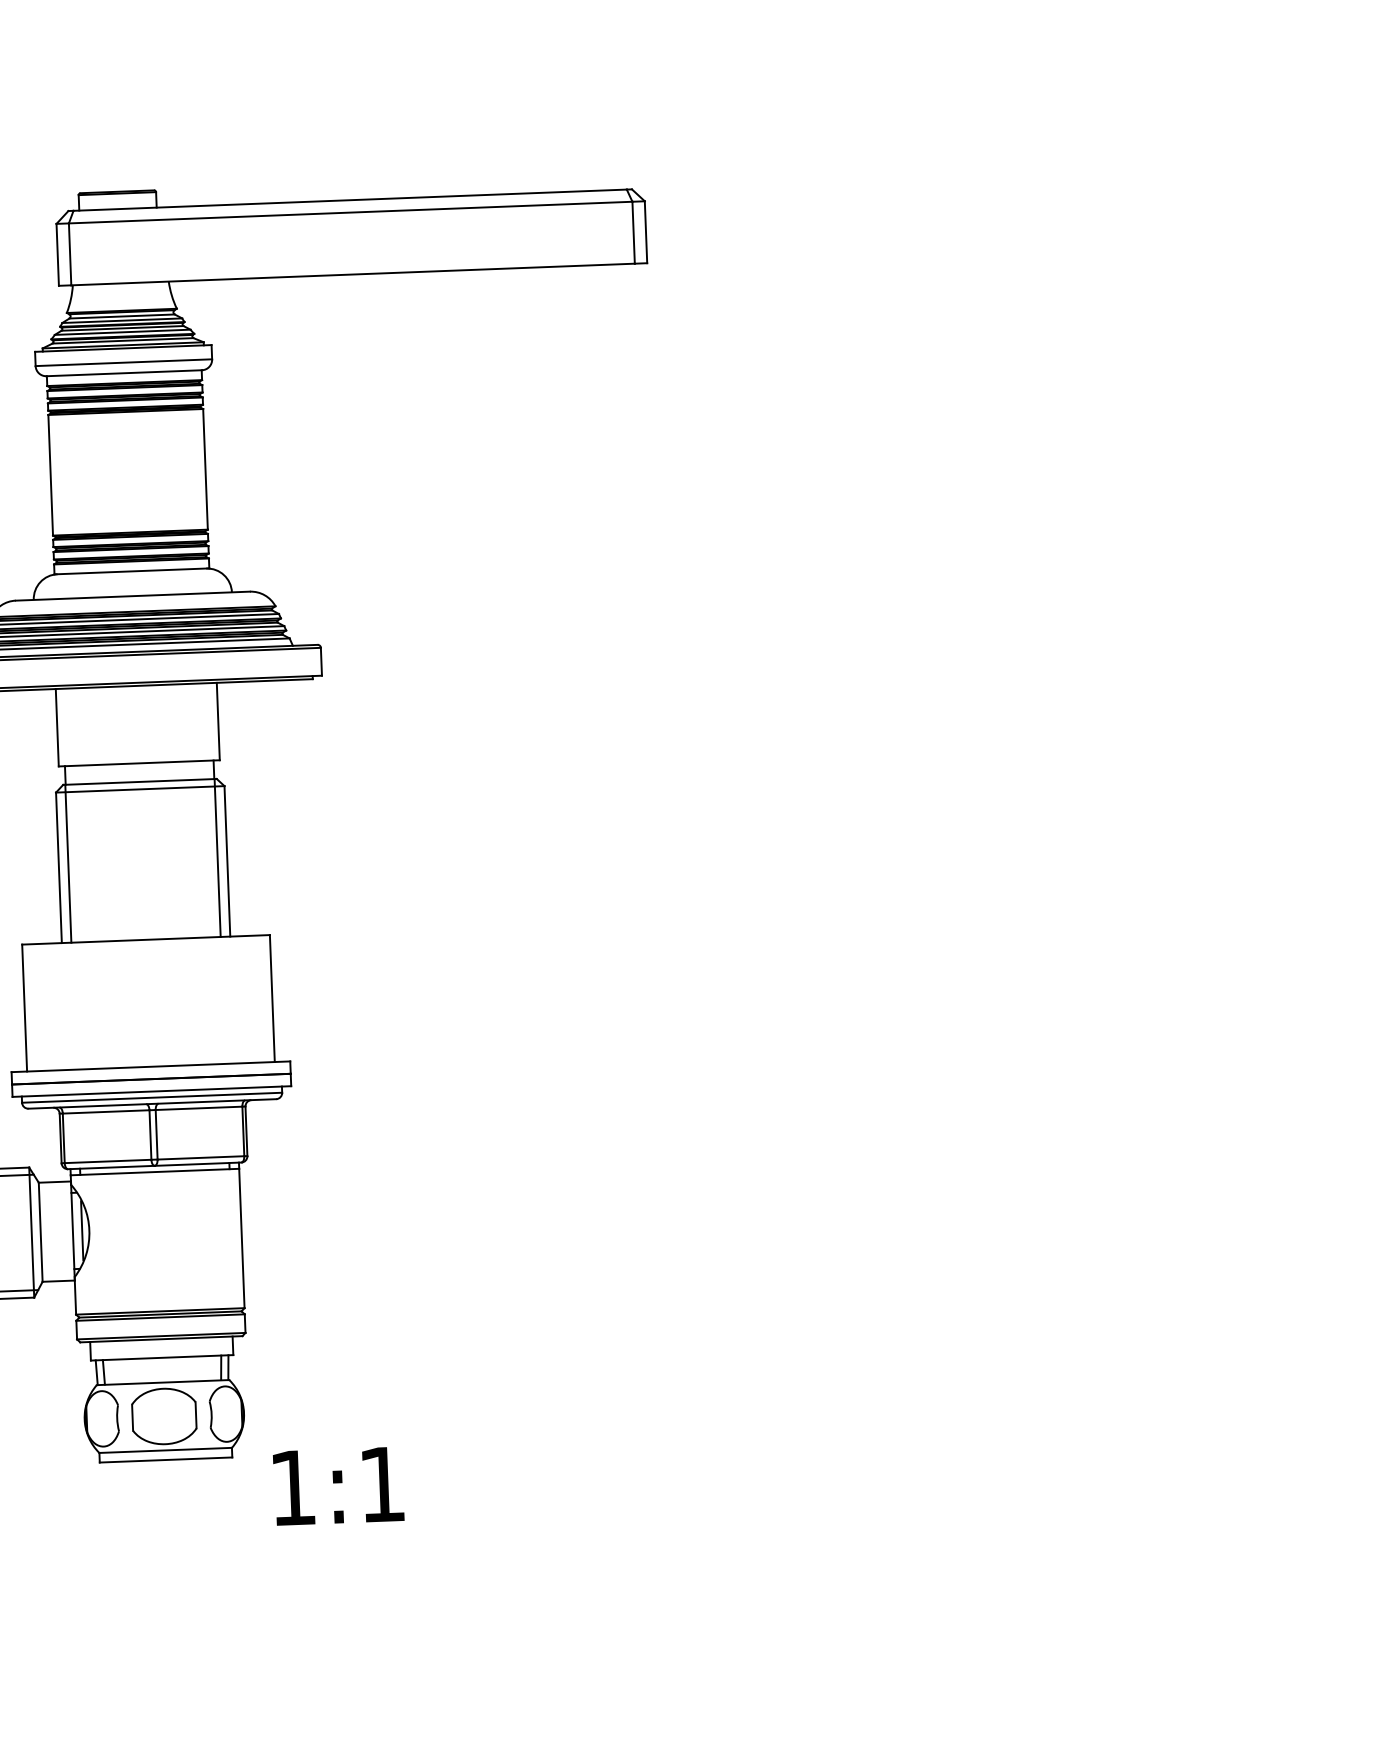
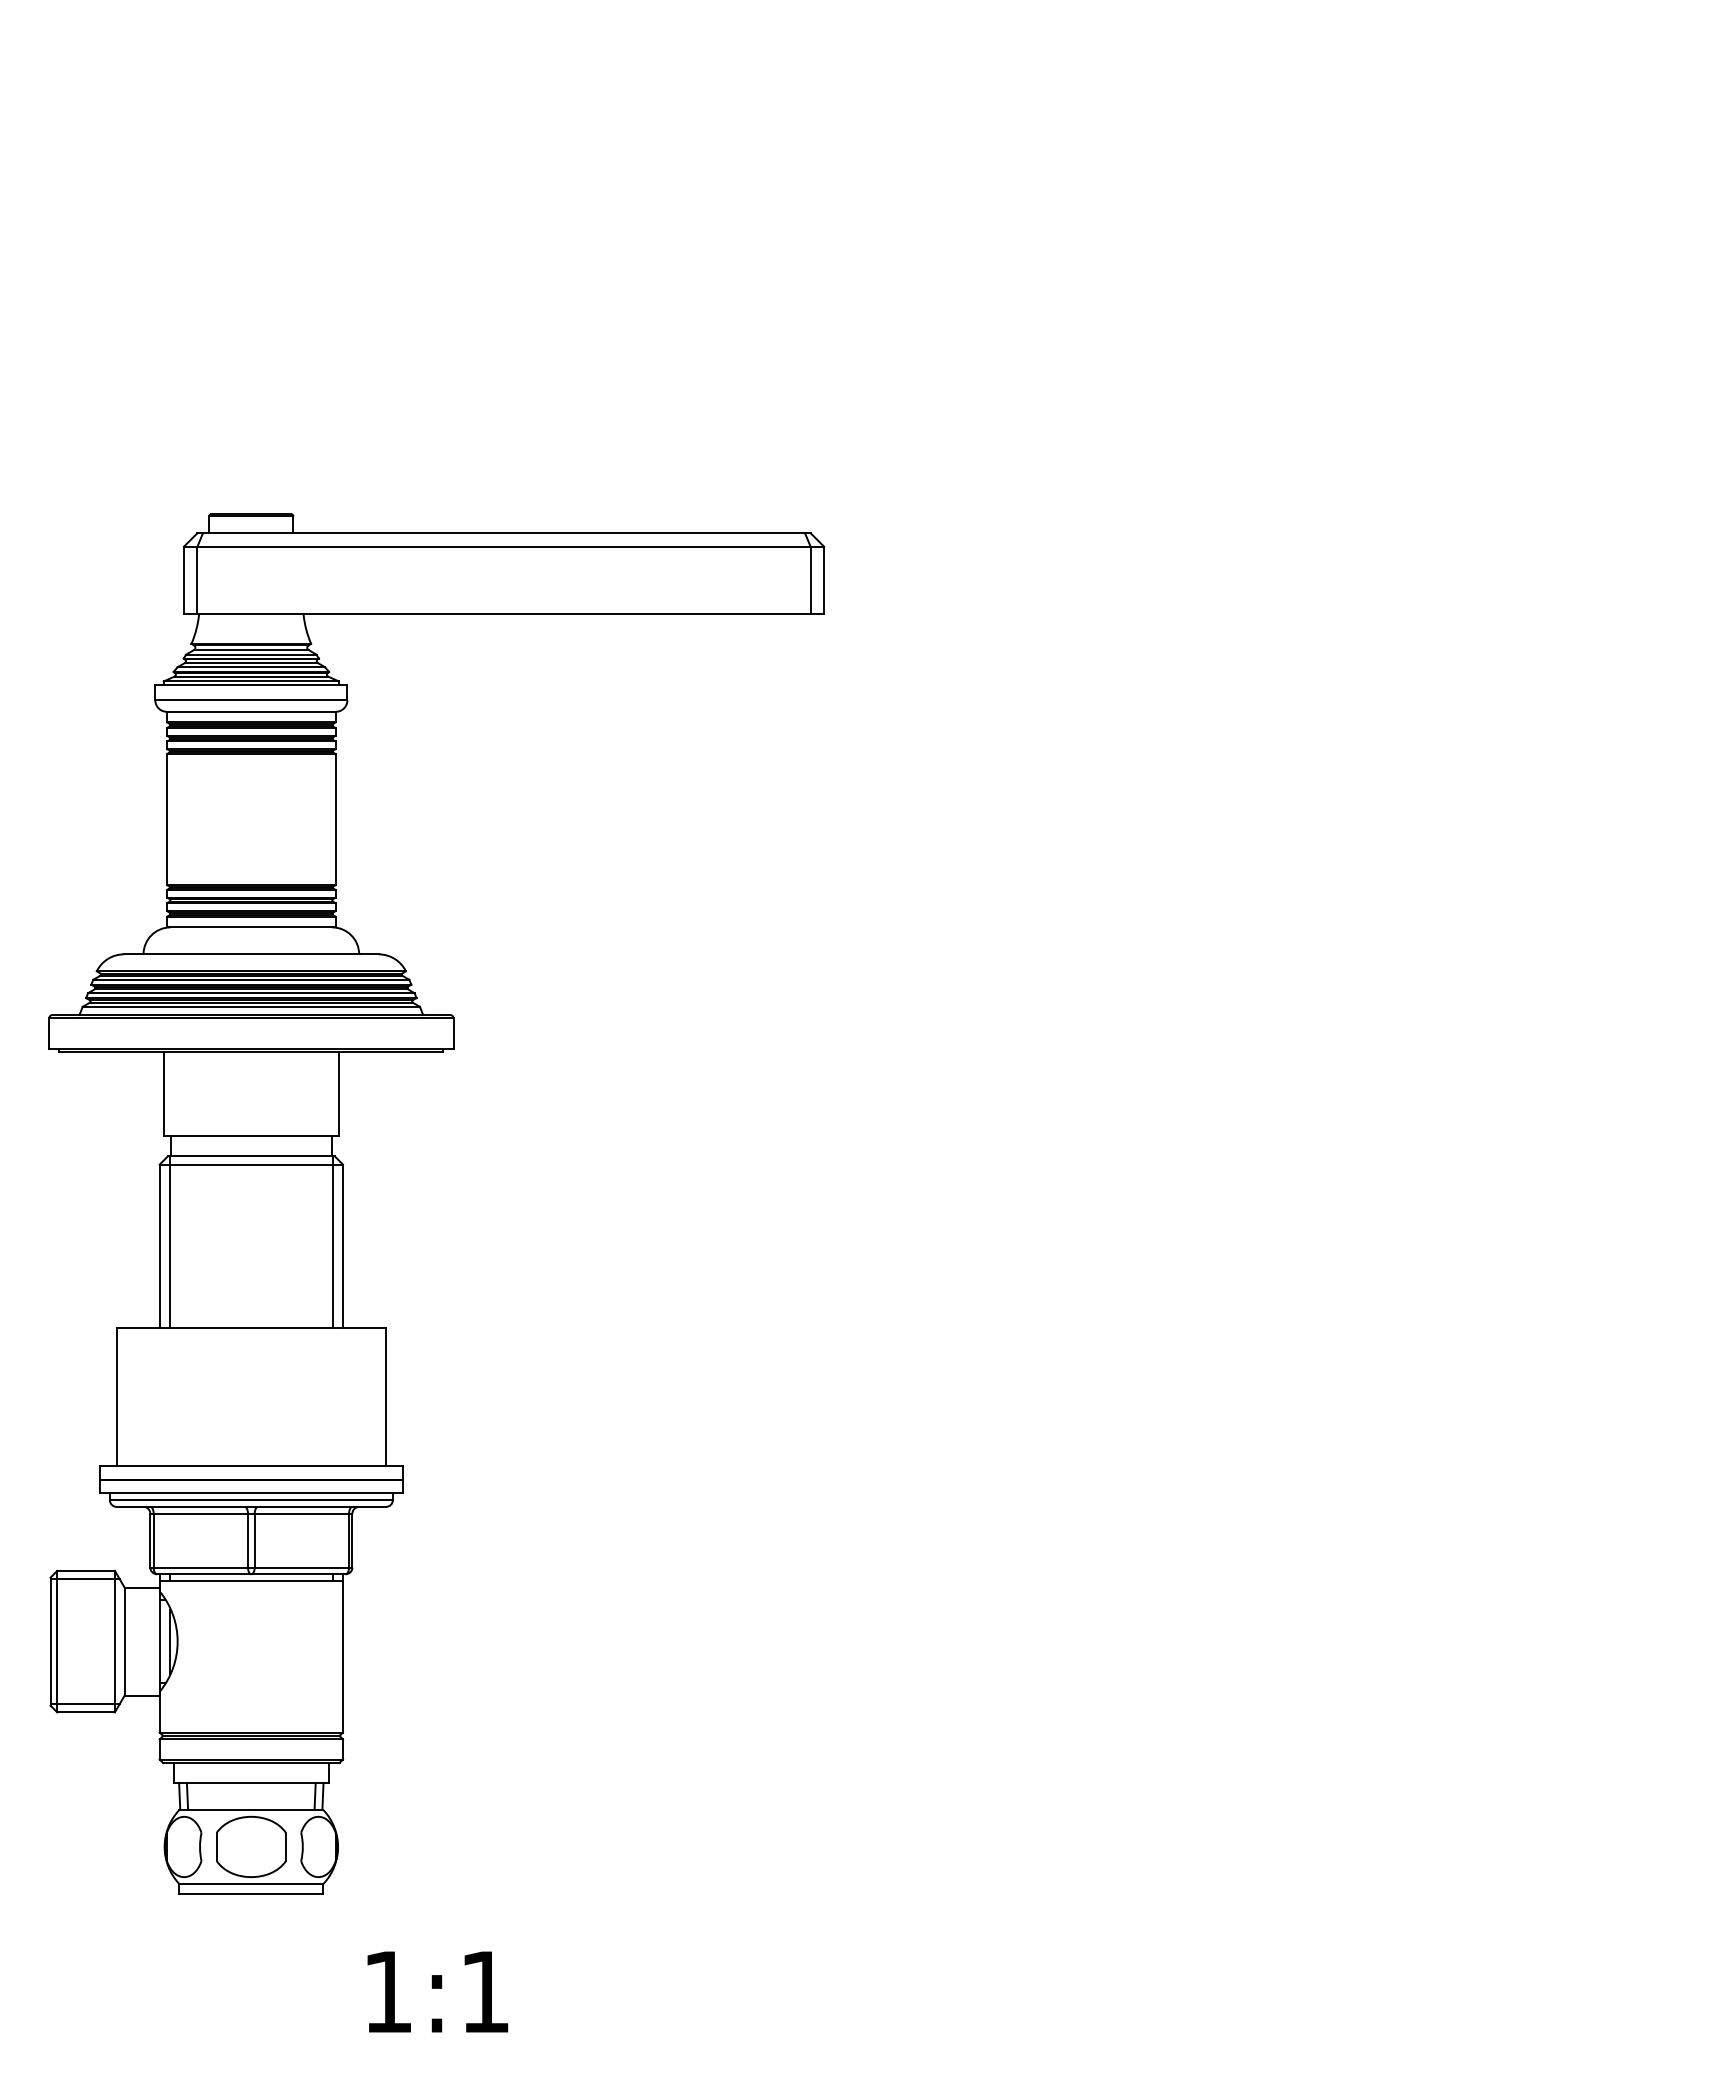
text: (338, 1485) -> (437, 1991), moved

